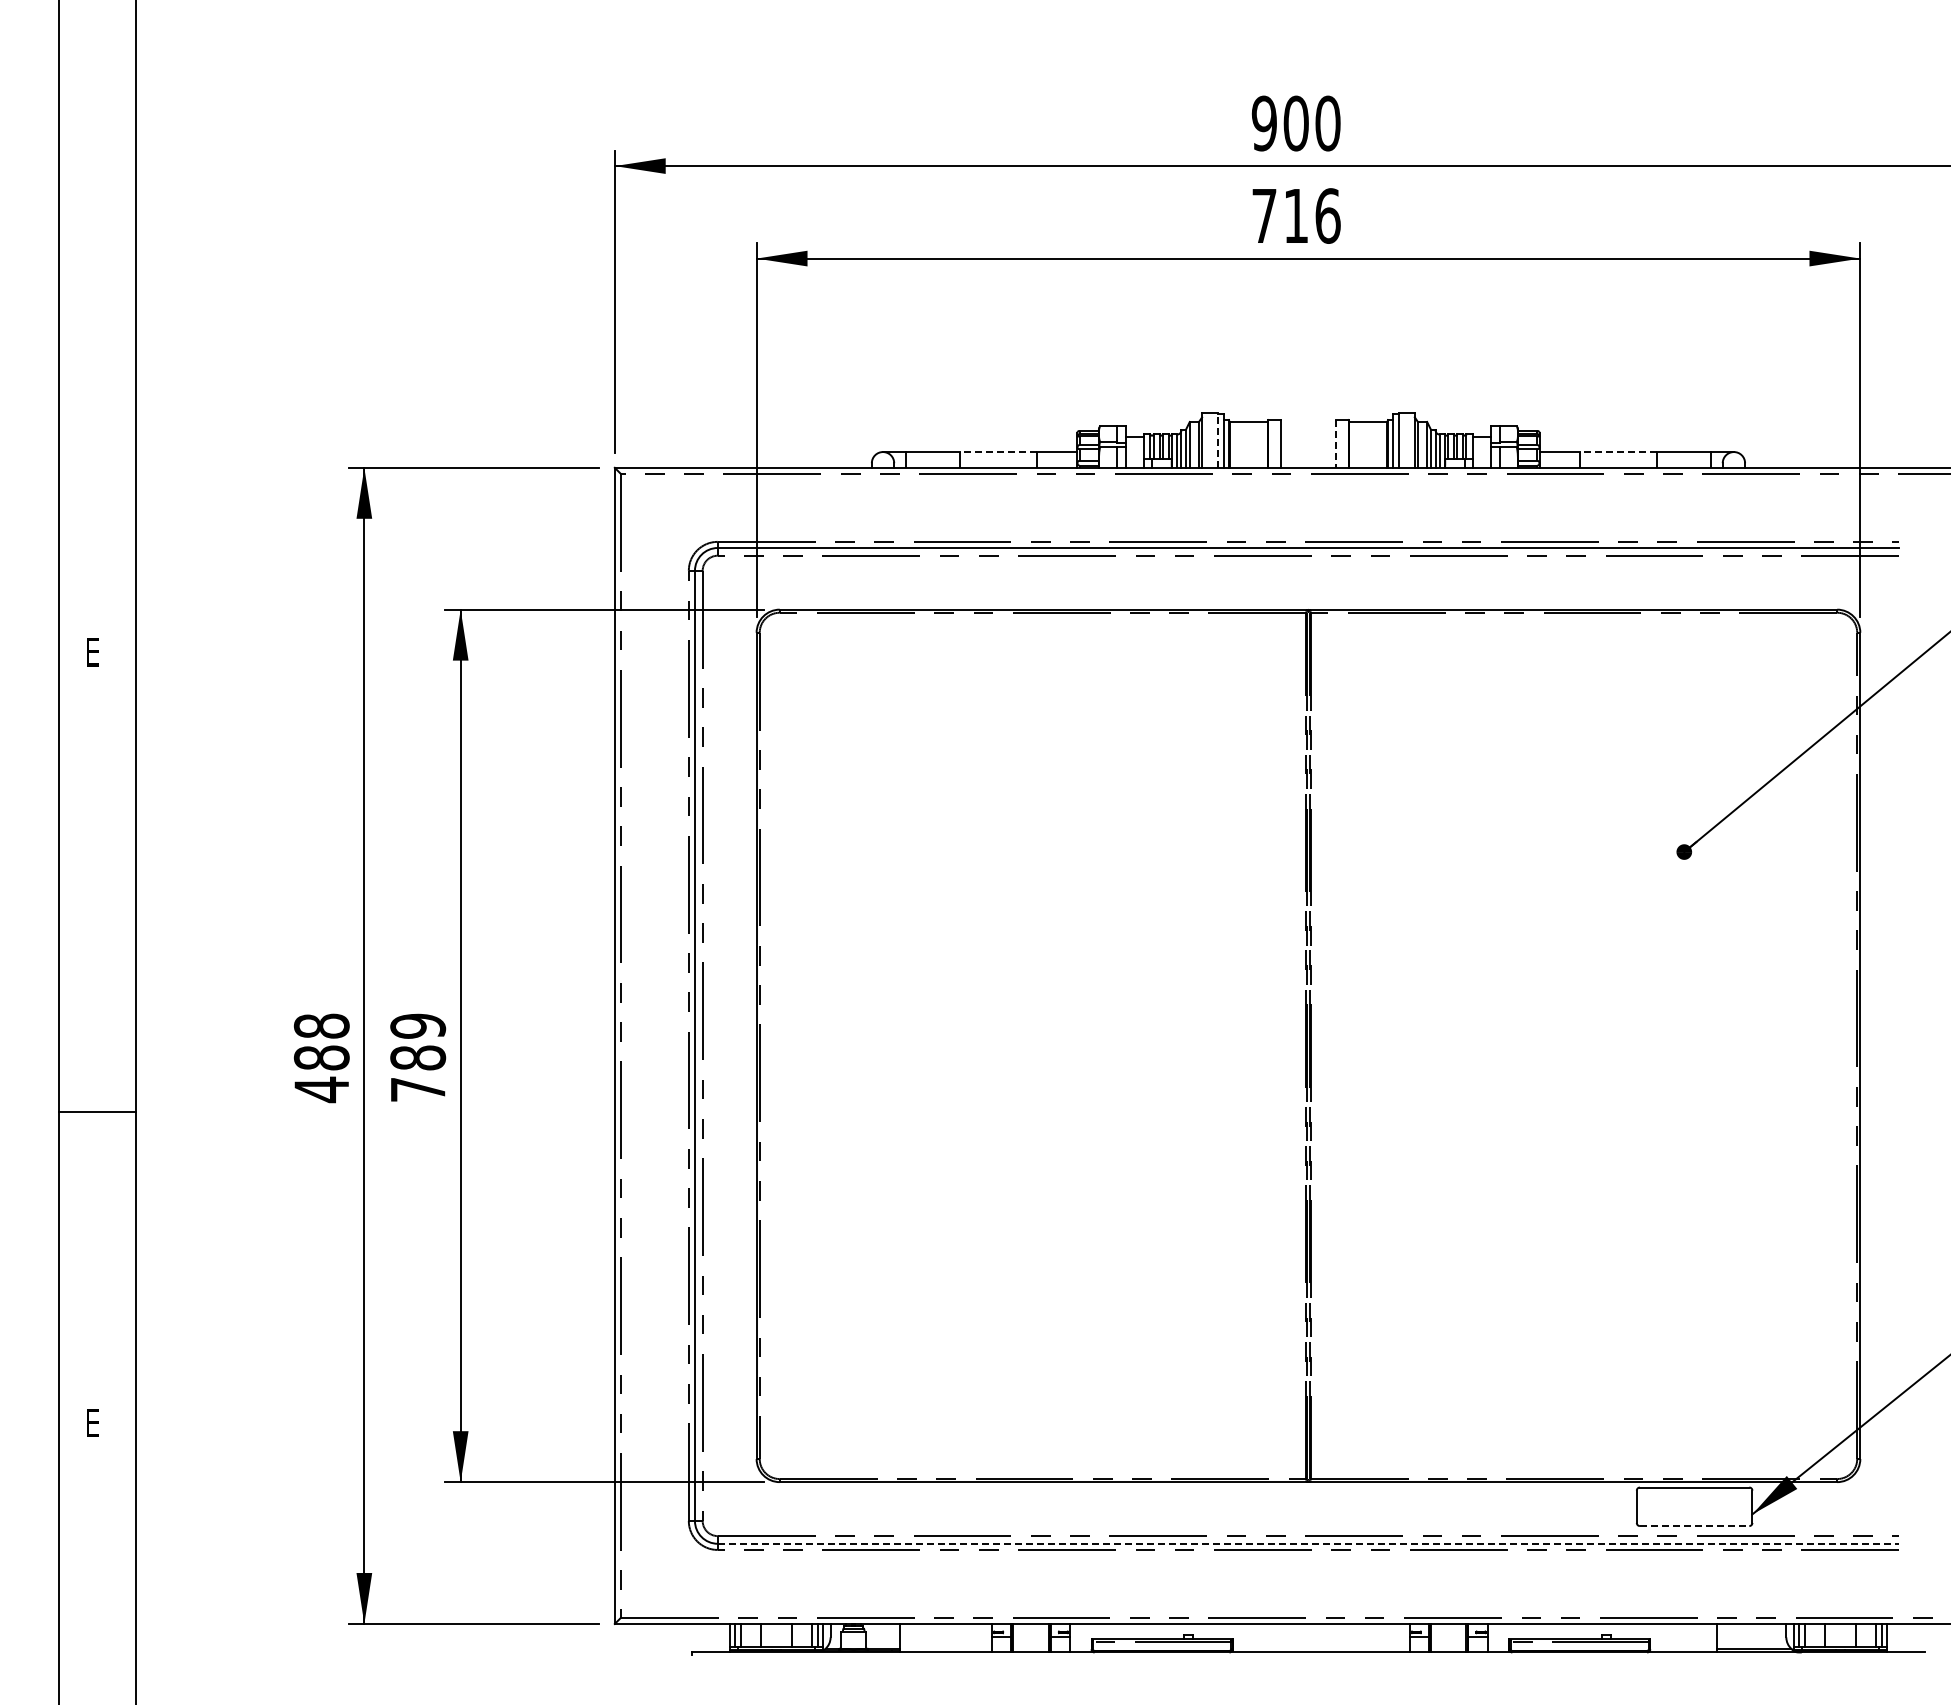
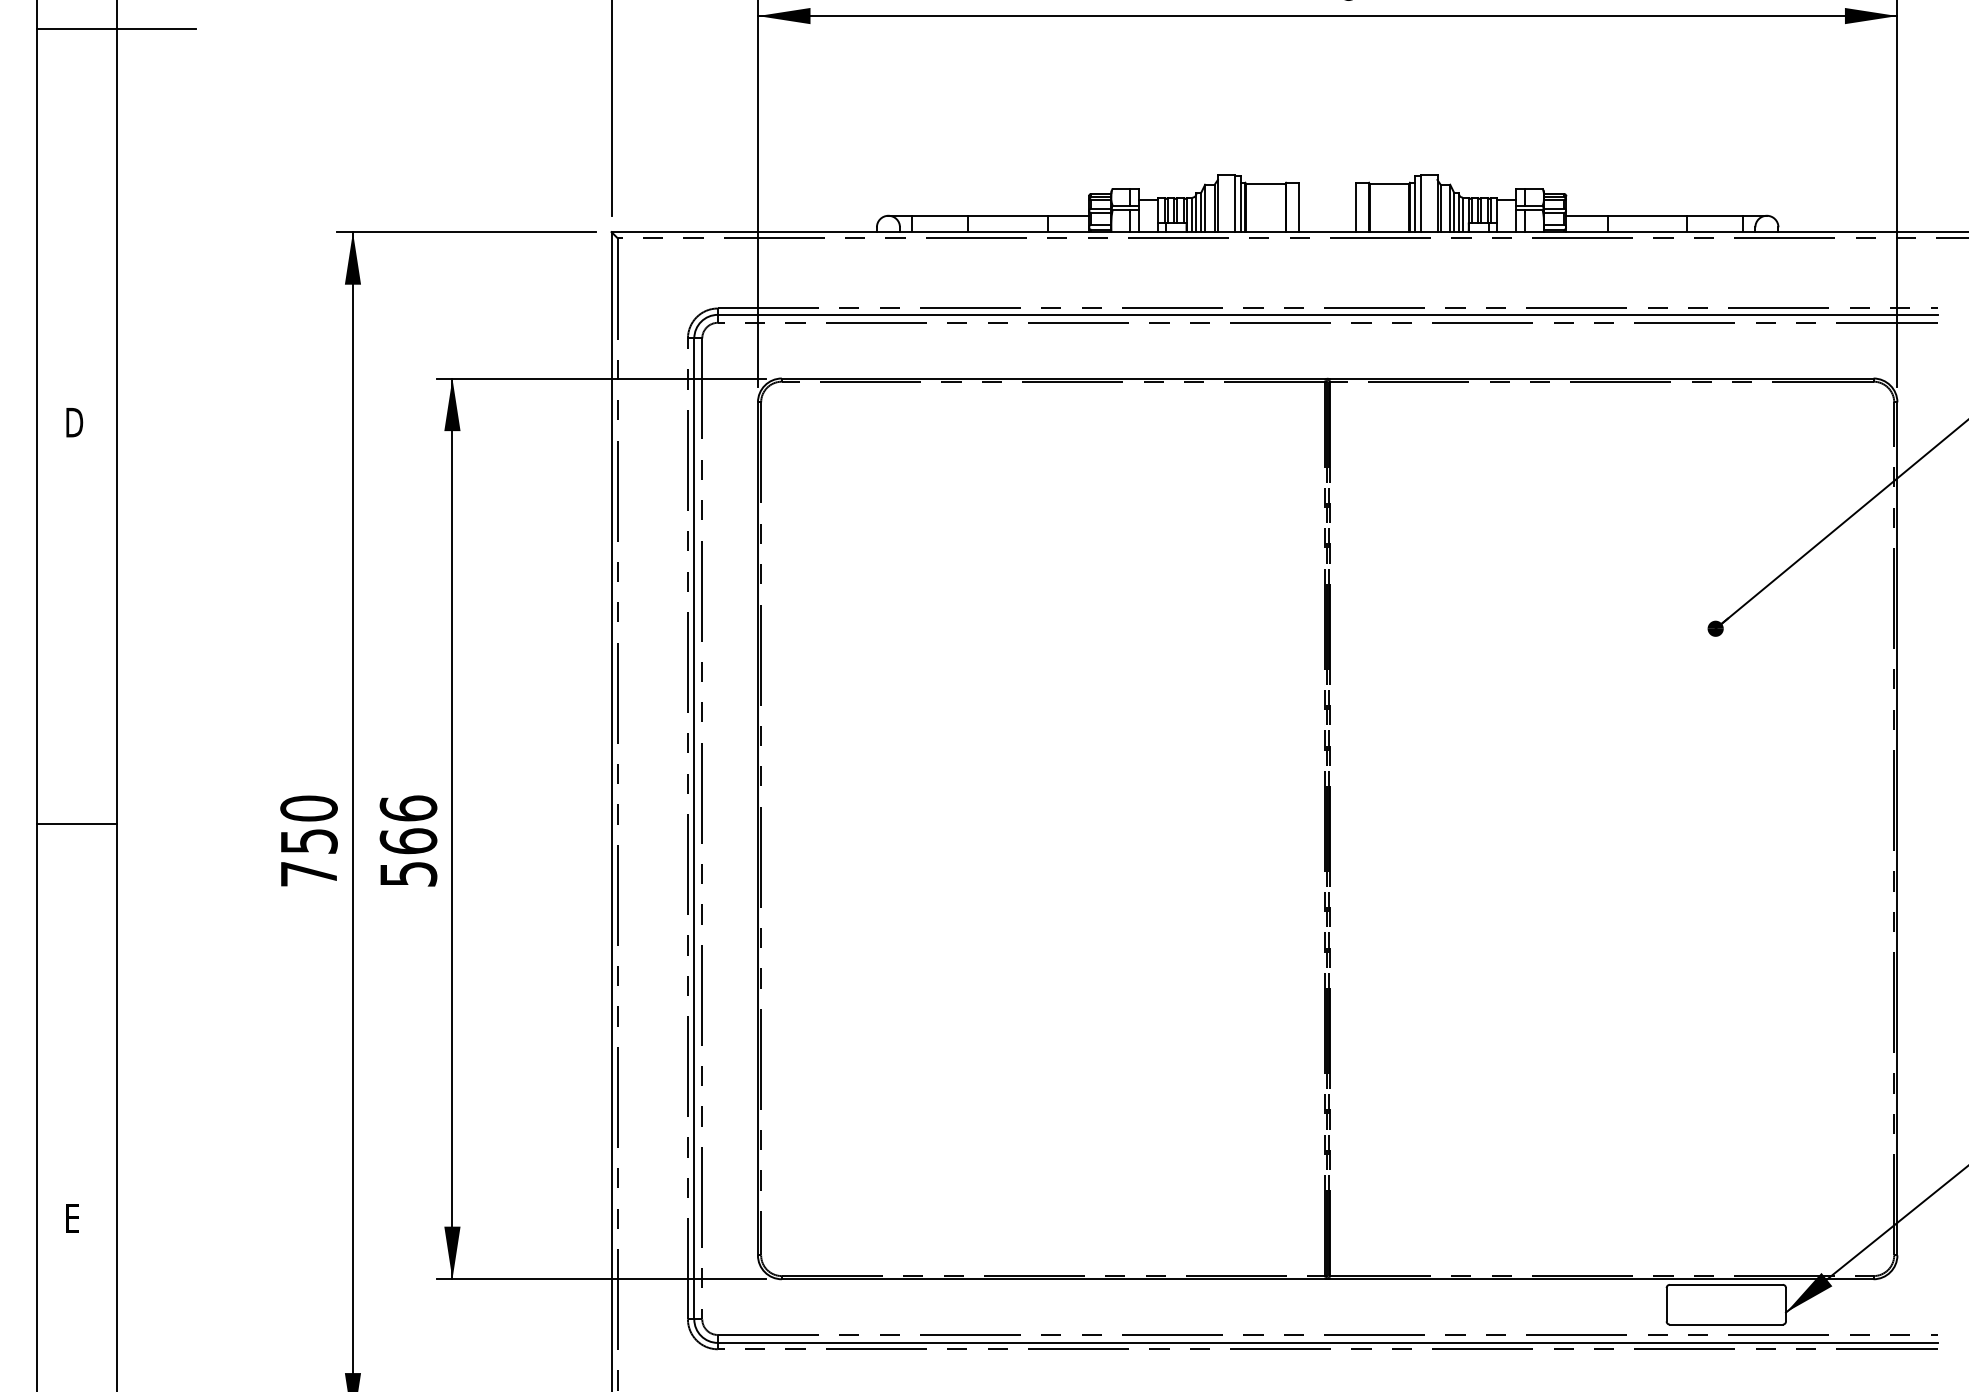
line: (135, 270) -> (116, 28), added
line: (1218, 440) -> (1234, 203), dashed -> solid
line: (1336, 443) -> (1356, 206), dashed -> solid
line: (998, 452) -> (1007, 216), dashed -> solid
line: (1618, 452) -> (1647, 216), dashed -> solid
text: (94, 652) -> (74, 422), E -> D
text: (418, 1057) -> (408, 840), 789 -> 566
text: (321, 1058) -> (308, 841), 488 -> 750
line: (96, 1111) -> (76, 824), moved
line: (1694, 1526) -> (1726, 1325), dashed -> solid
line: (1308, 1543) -> (1327, 1342), dashed -> solid

